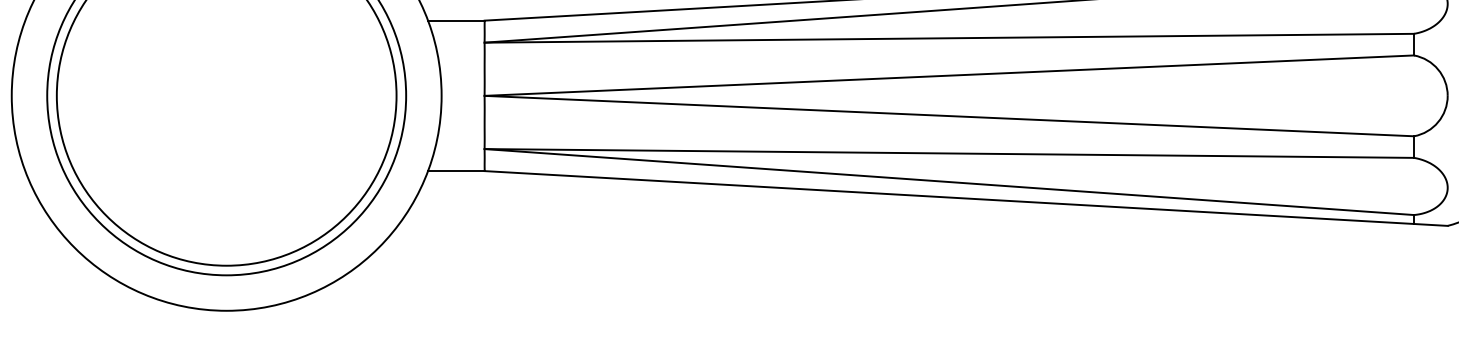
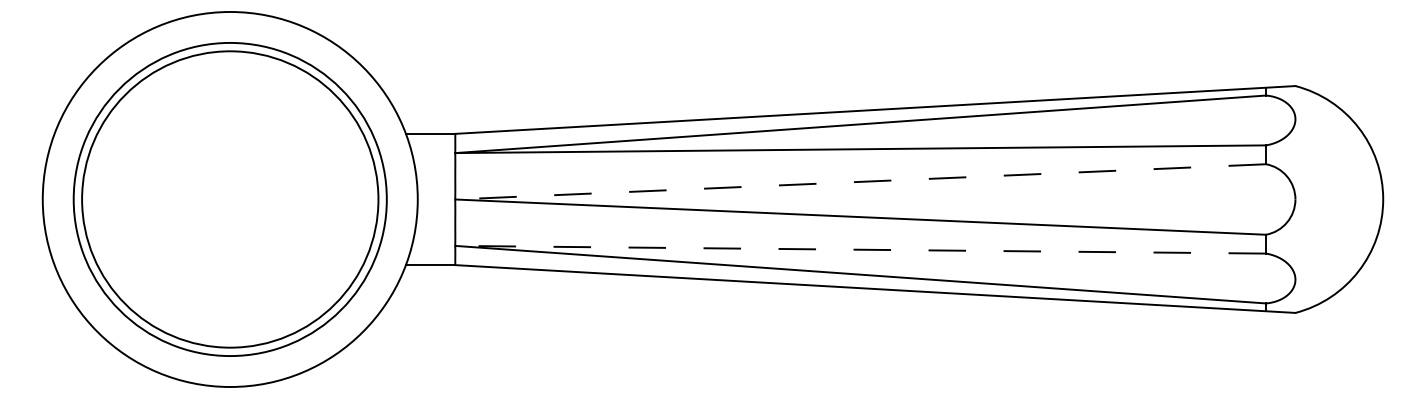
line: (949, 75) -> (860, 181), solid -> dashed
line: (949, 153) -> (860, 249), solid -> dashed

